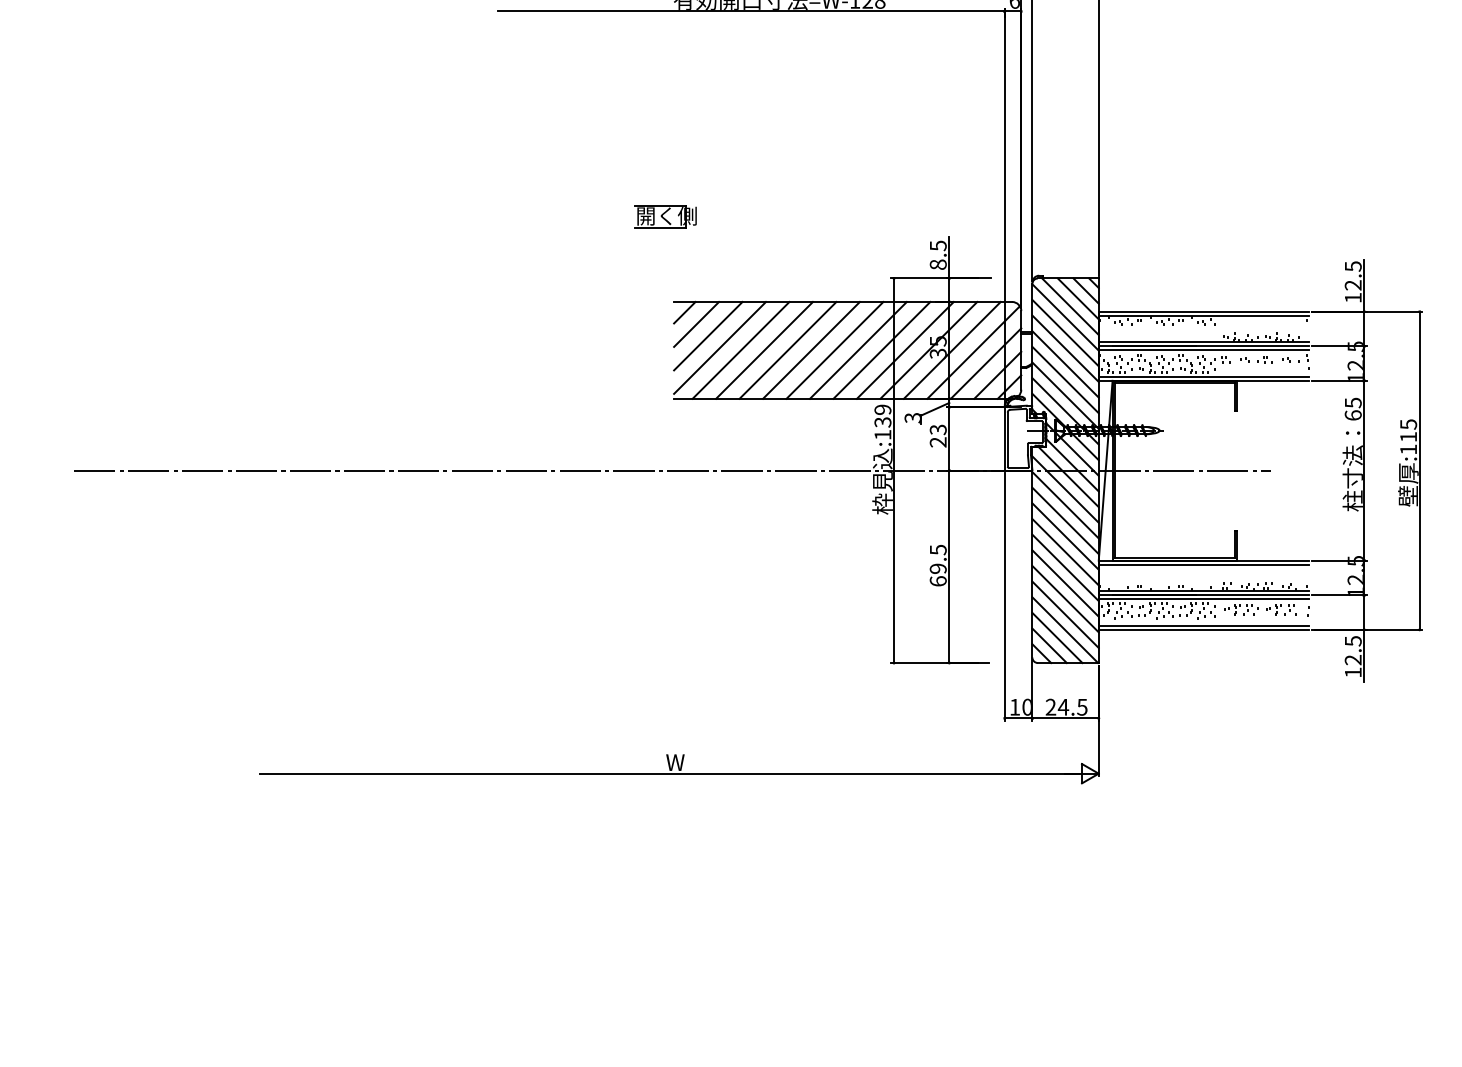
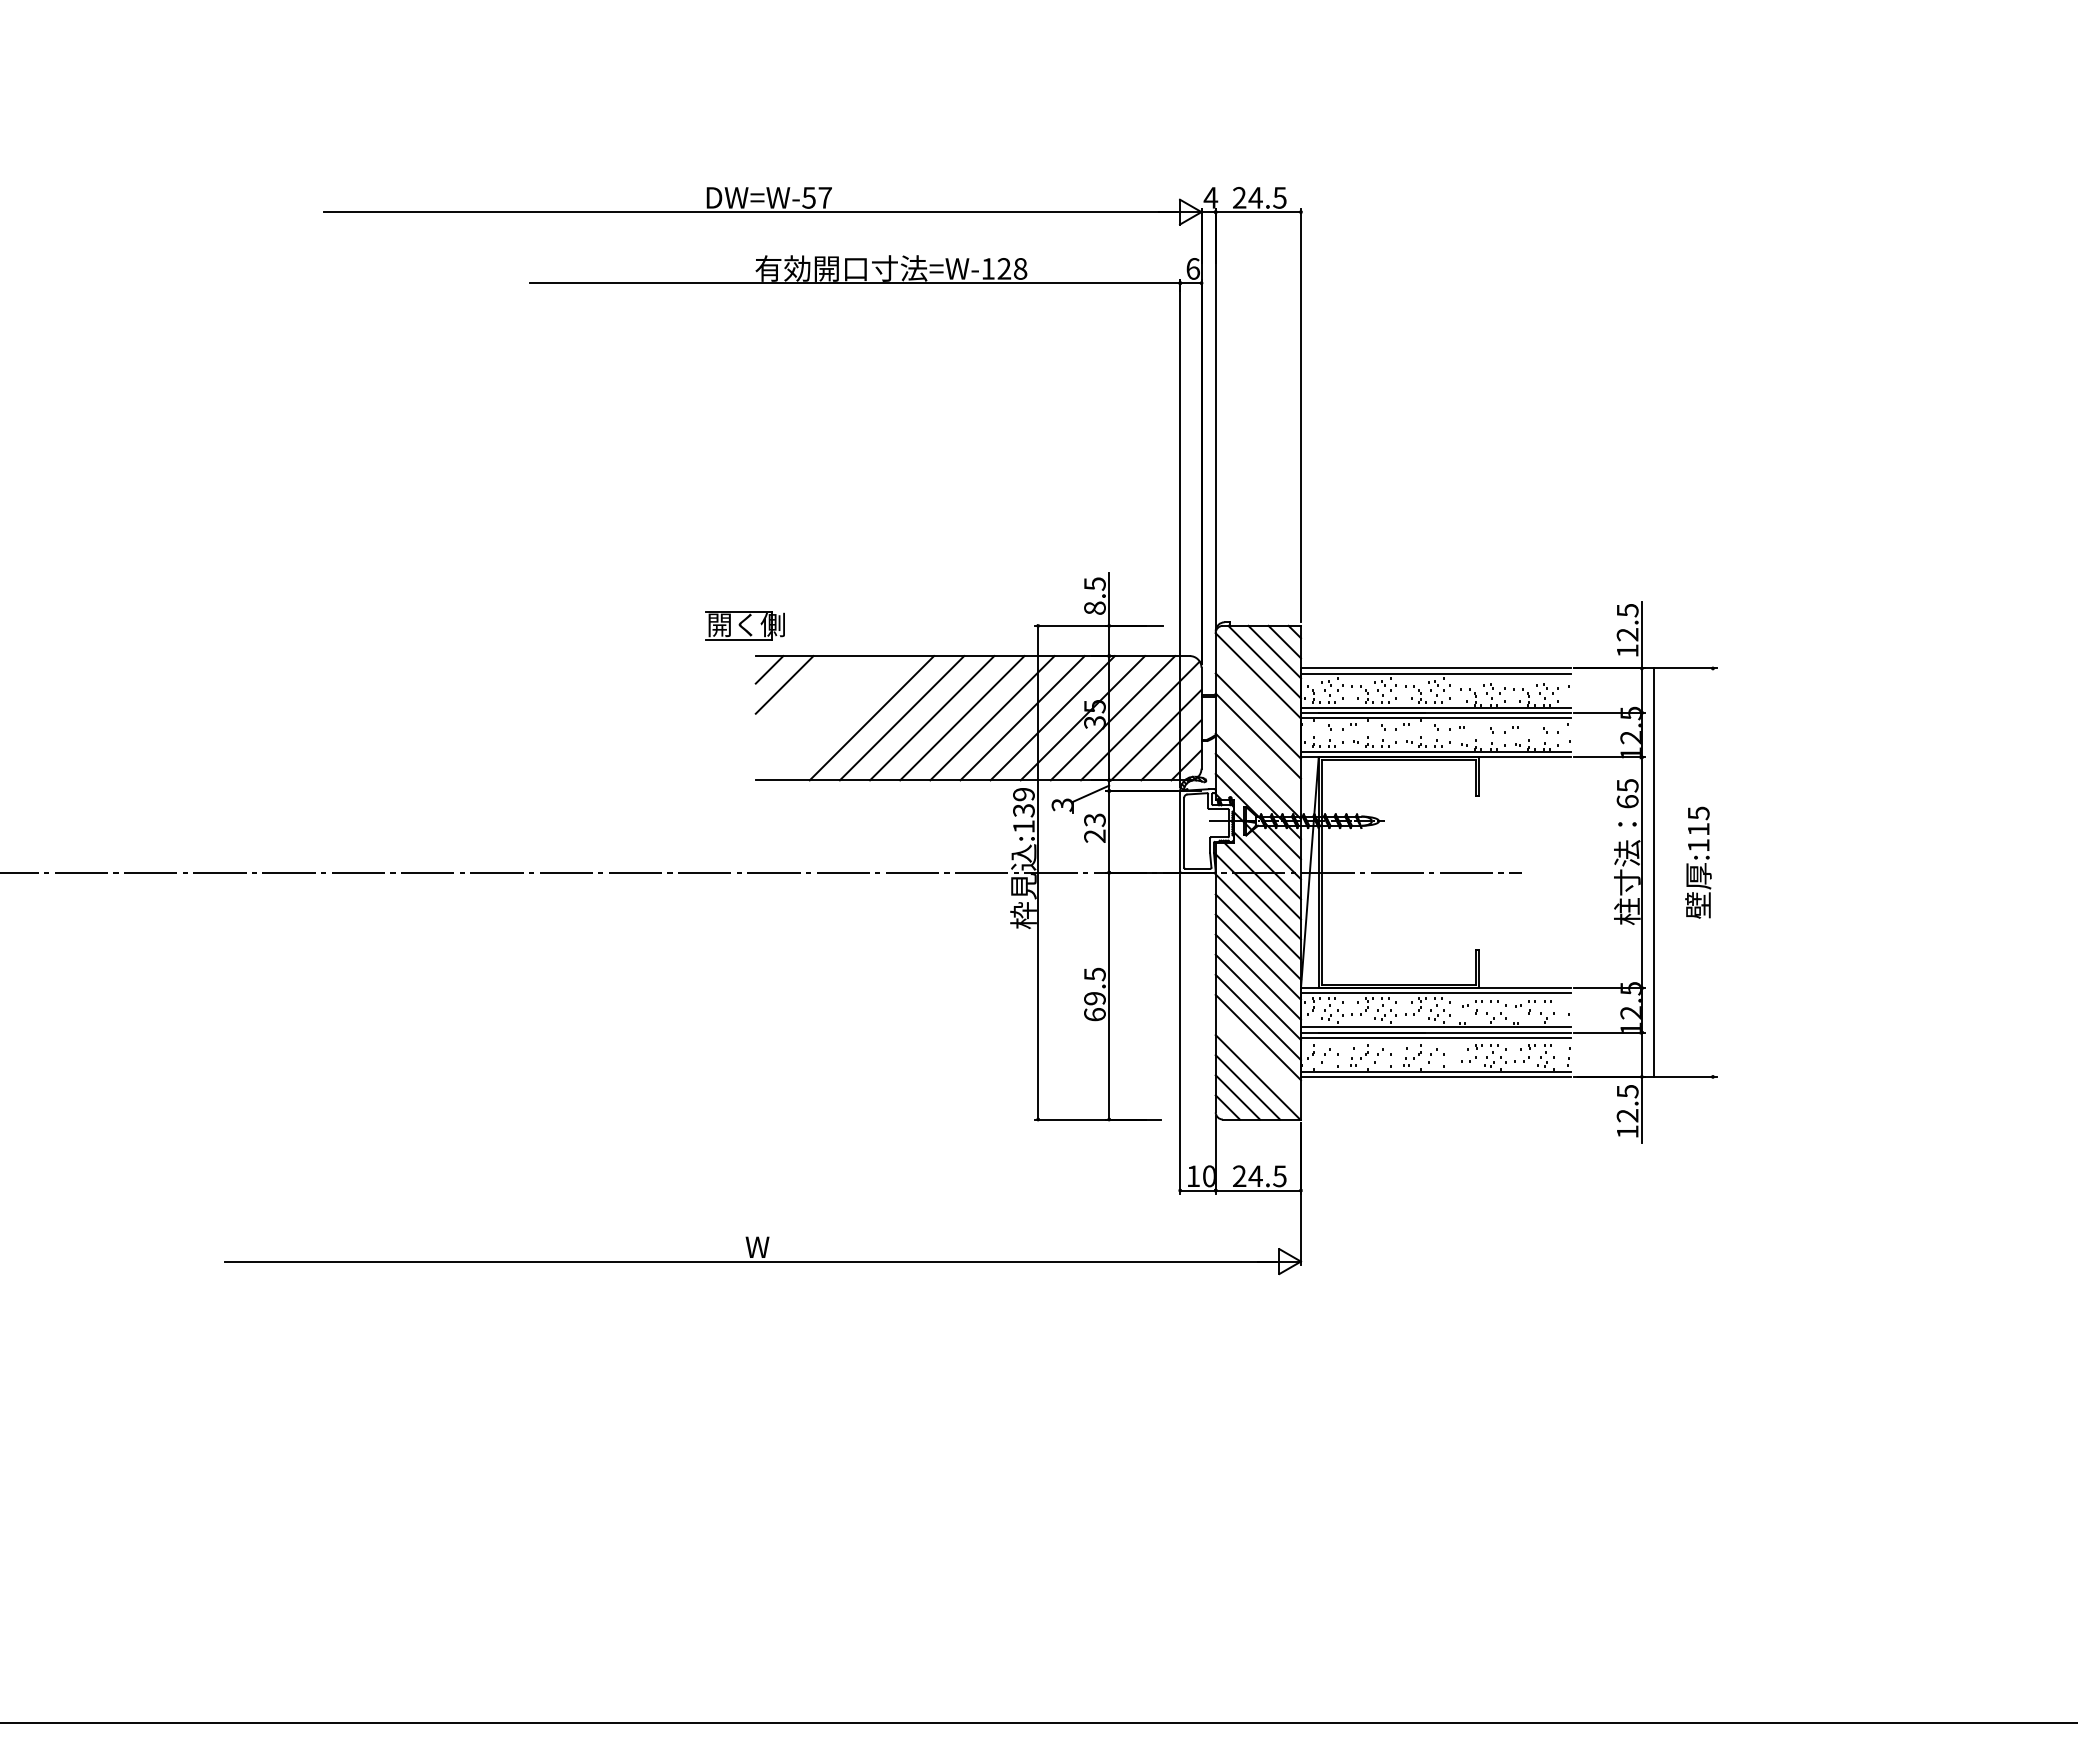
part: (665, 216) -> (744, 625), moved
line: (1064, 332) -> (1257, 695), removed
line: (708, 335) -> (799, 699), removed
line: (719, 348) -> (814, 715), removed
line: (740, 350) -> (841, 718), removed
line: (1064, 379) -> (1257, 755), removed
line: (1419, 470) -> (1653, 872), moved
line: (1064, 614) -> (1257, 1057), removed

